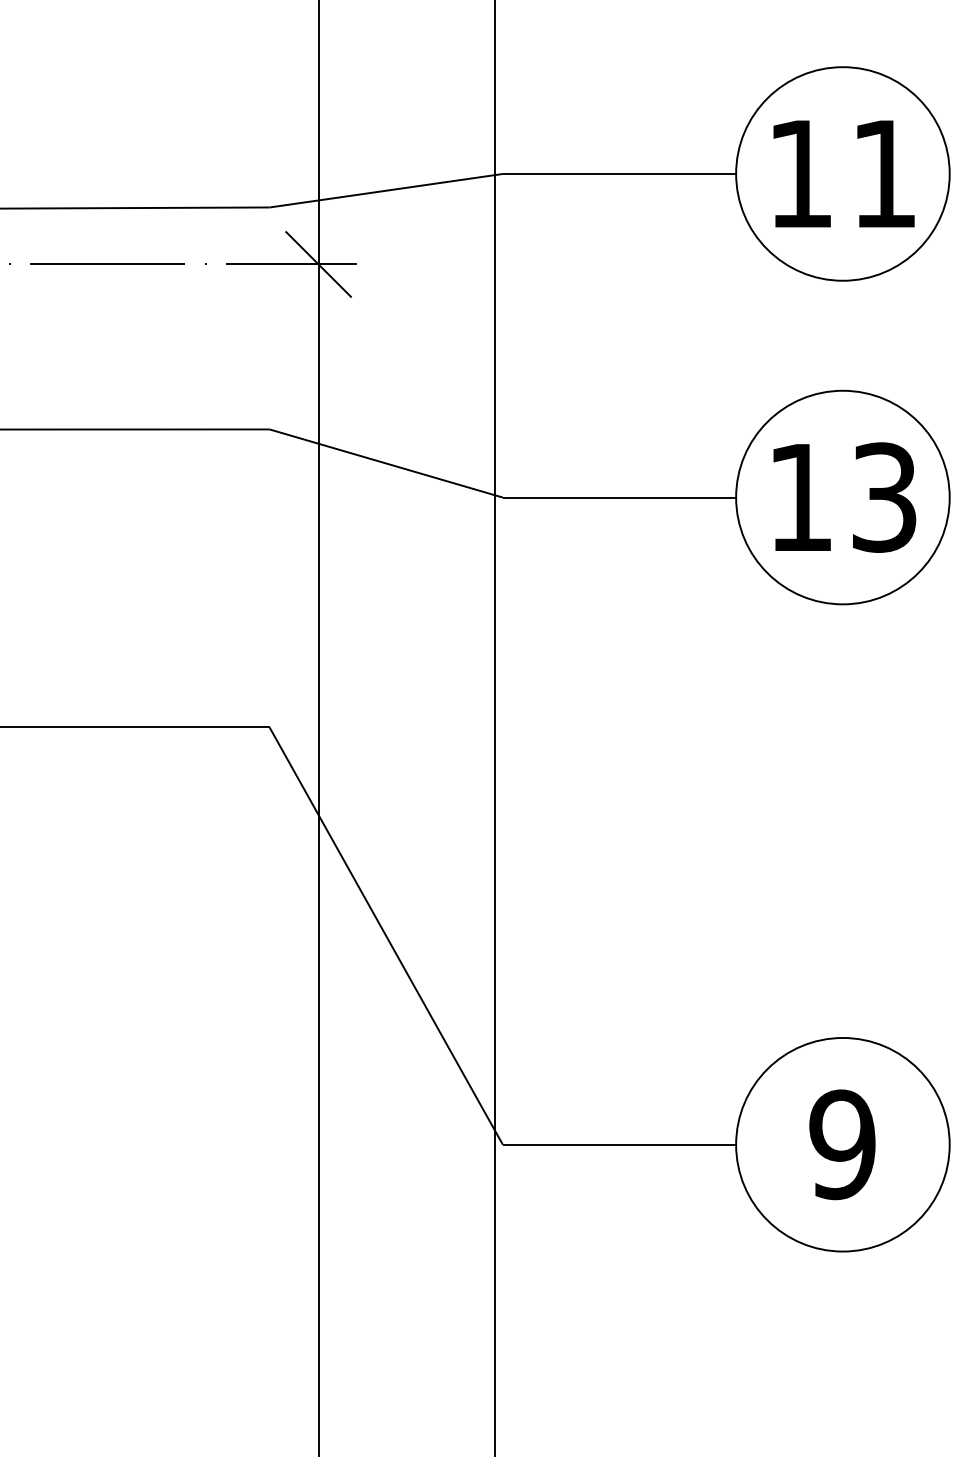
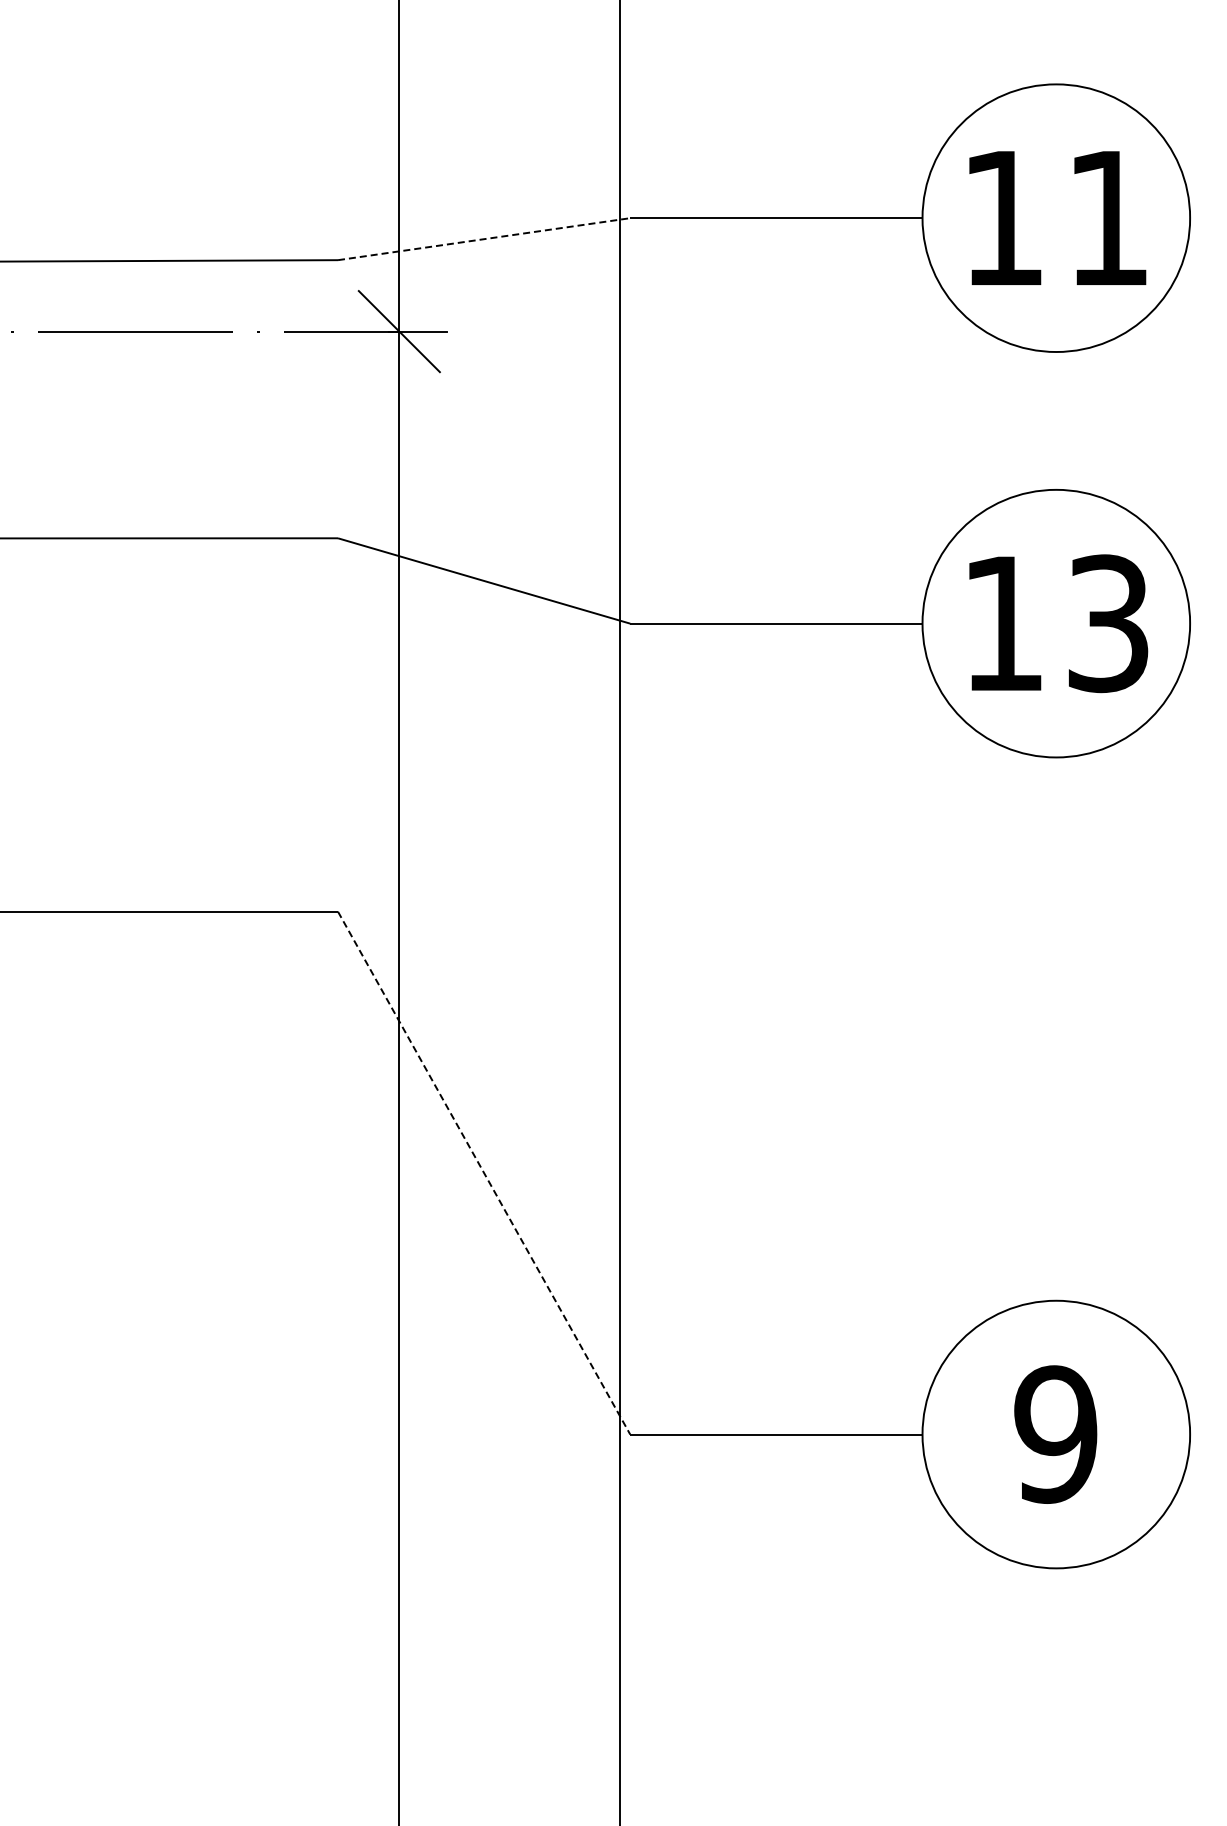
line: (386, 190) -> (484, 239), solid -> dashed
line: (386, 936) -> (484, 1173), solid -> dashed

